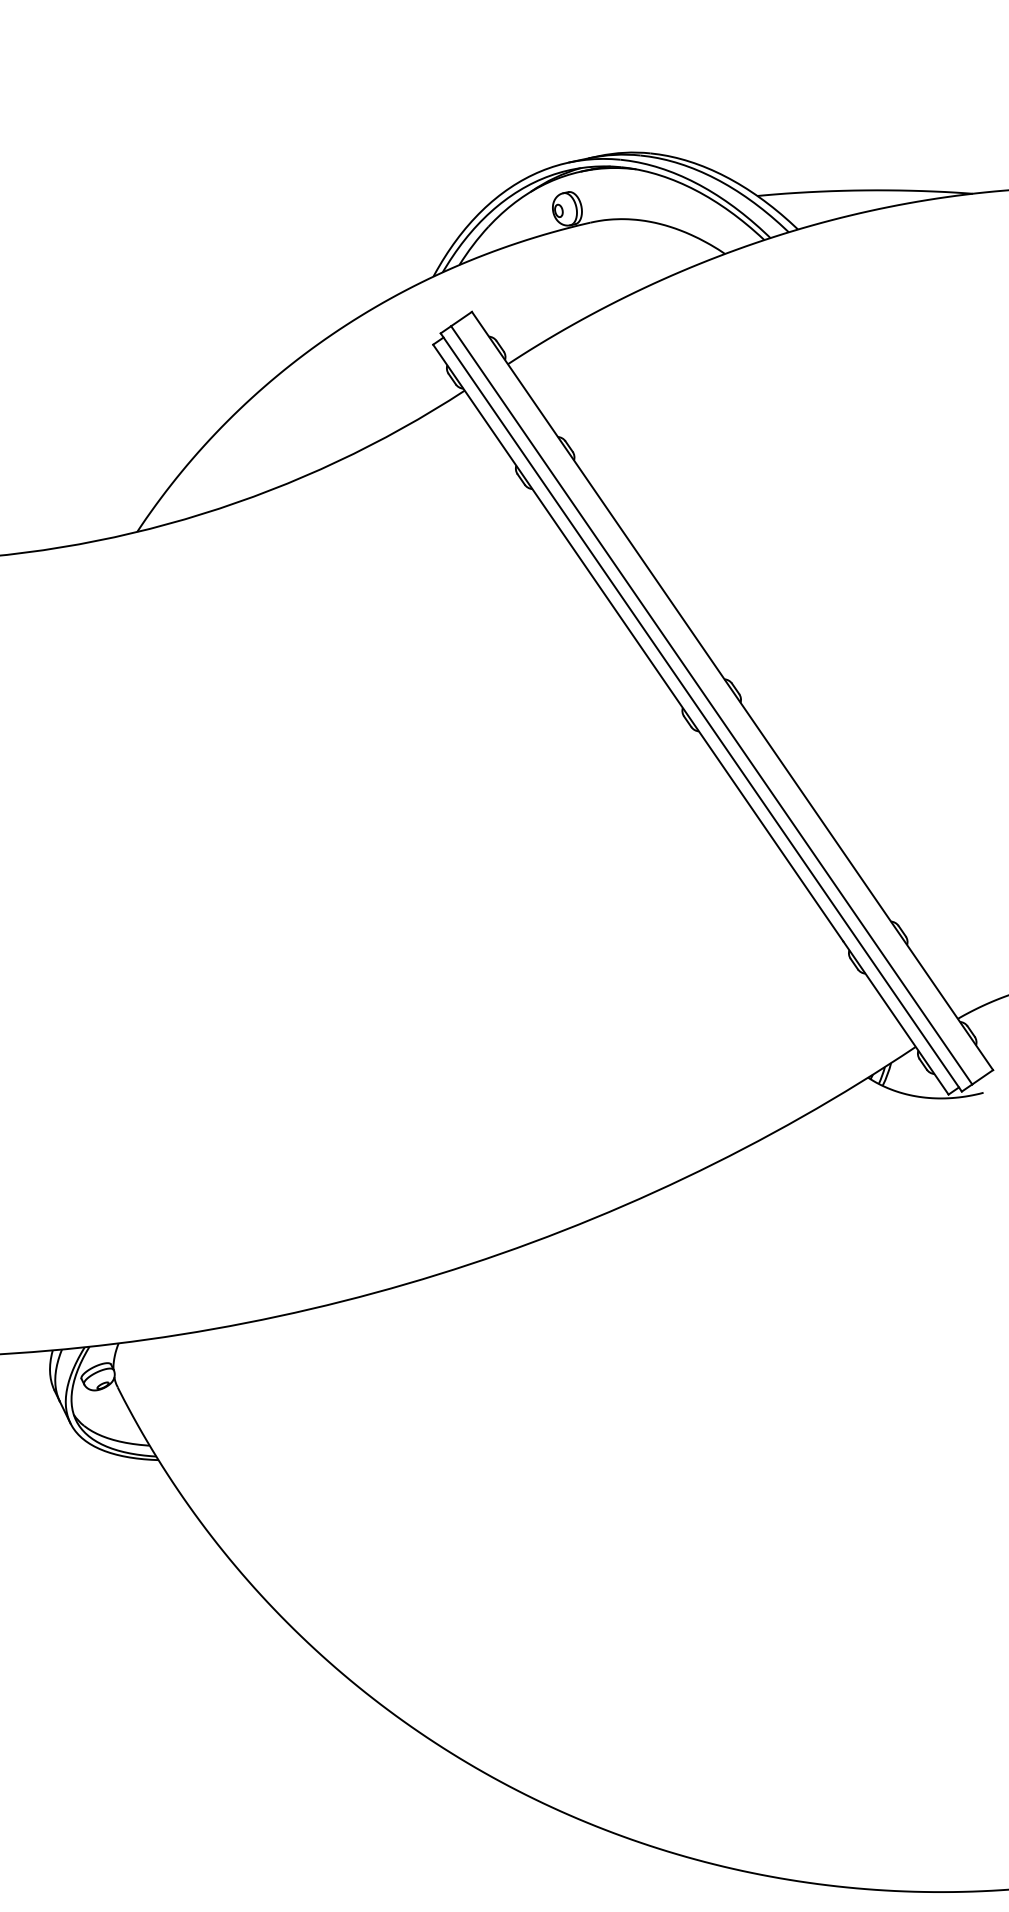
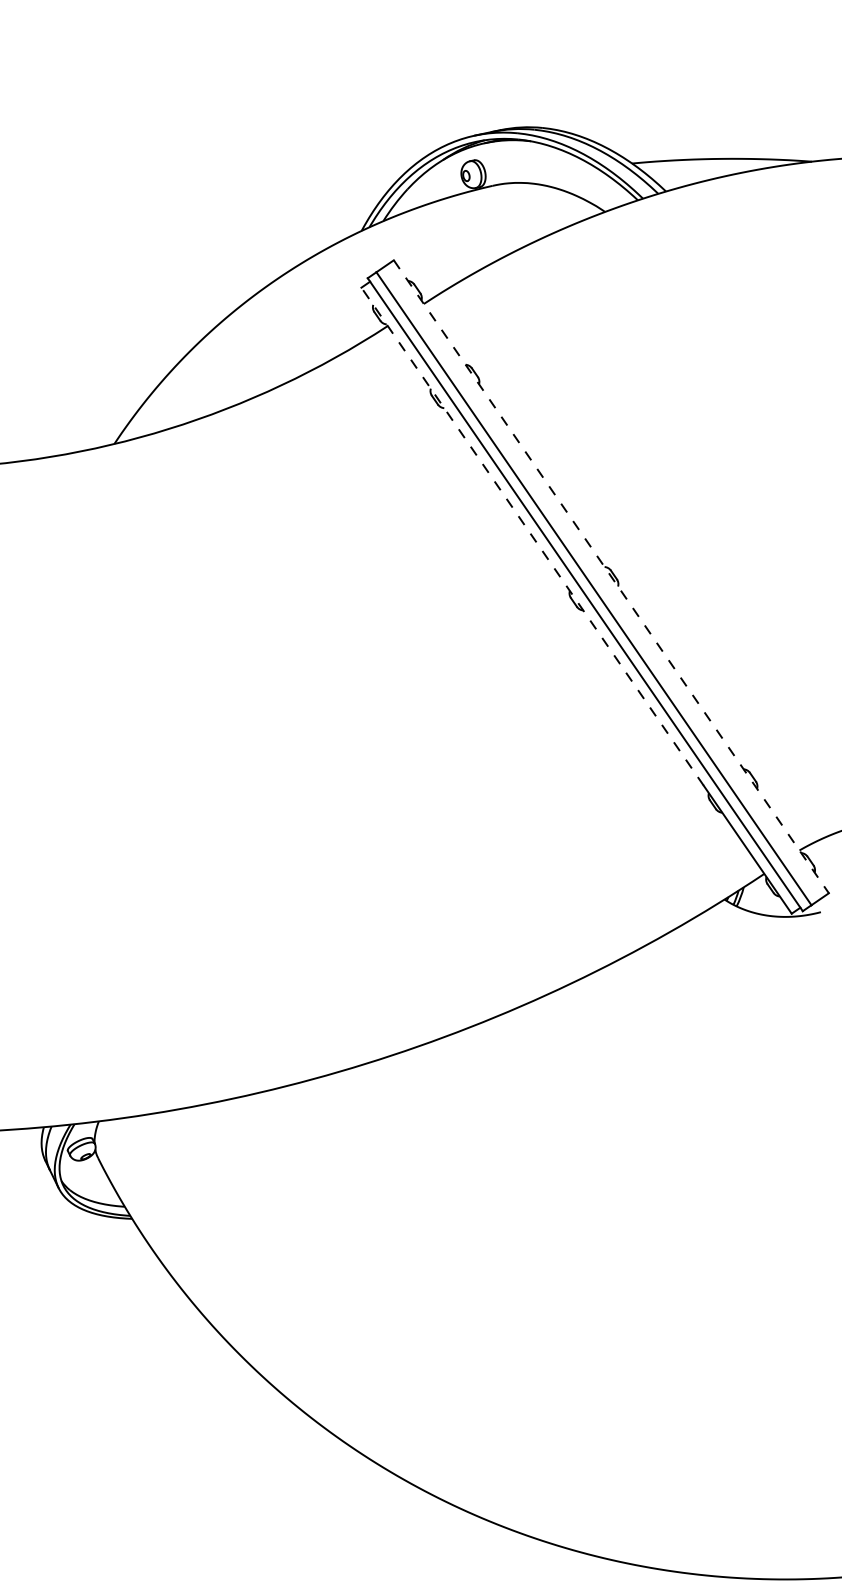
line: (637, 642) -> (532, 536), solid -> dashed
line: (732, 691) -> (611, 577), solid -> dashed

